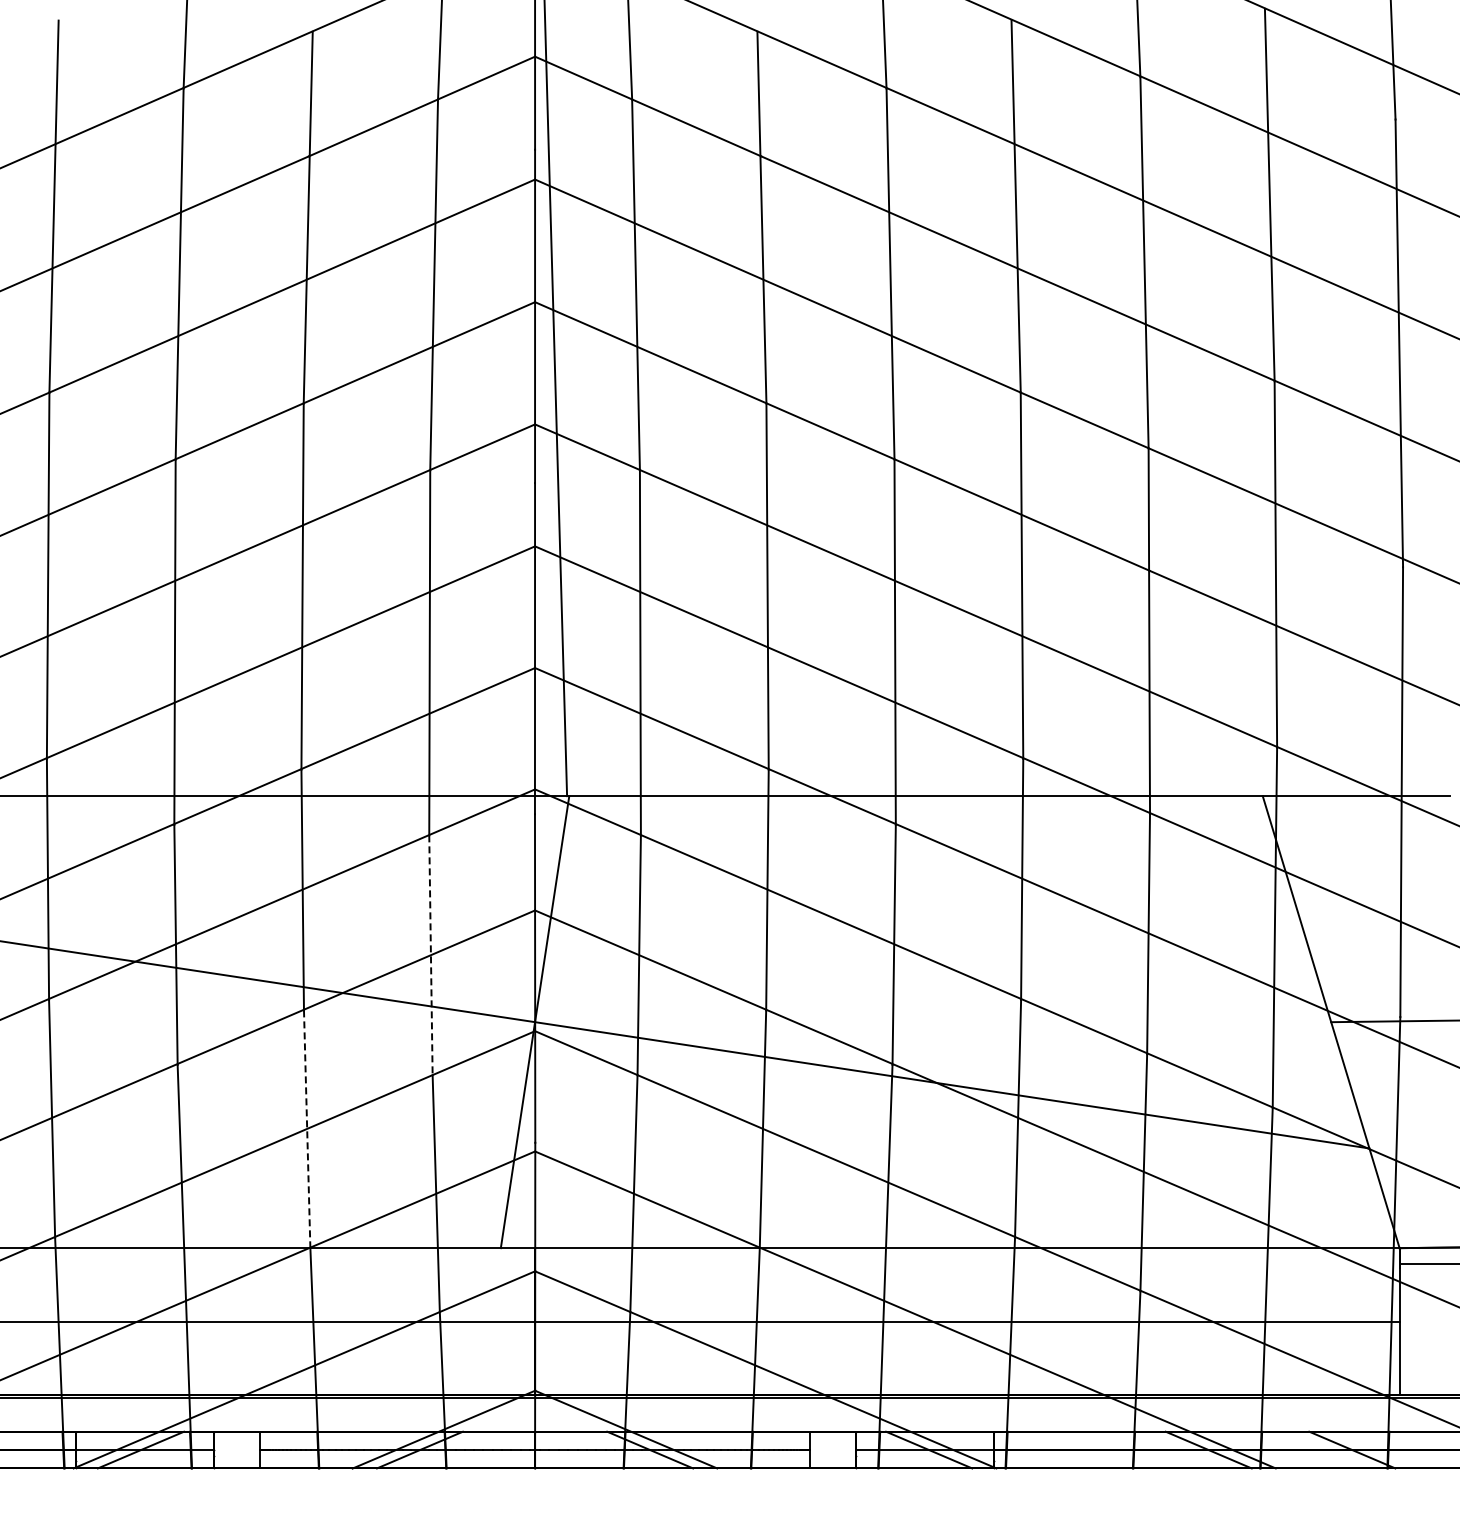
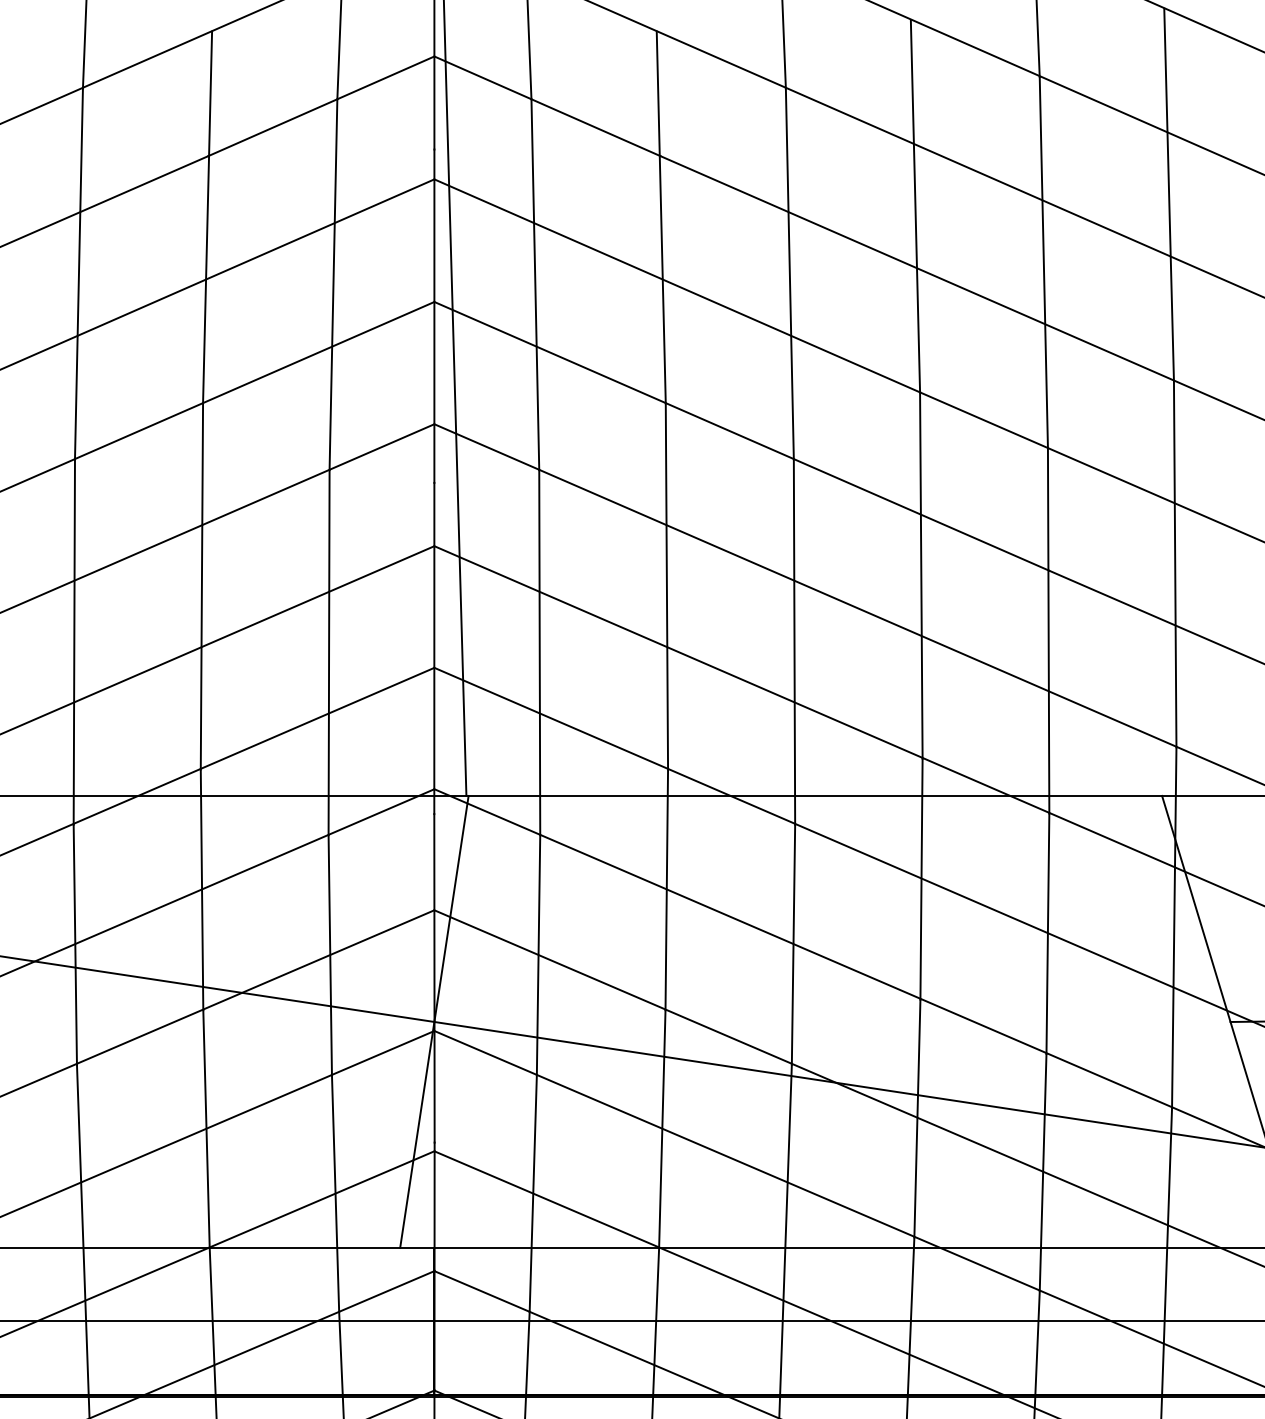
line: (430, 955) -> (329, 955), dashed -> solid
line: (307, 1129) -> (206, 1129), dashed -> solid

